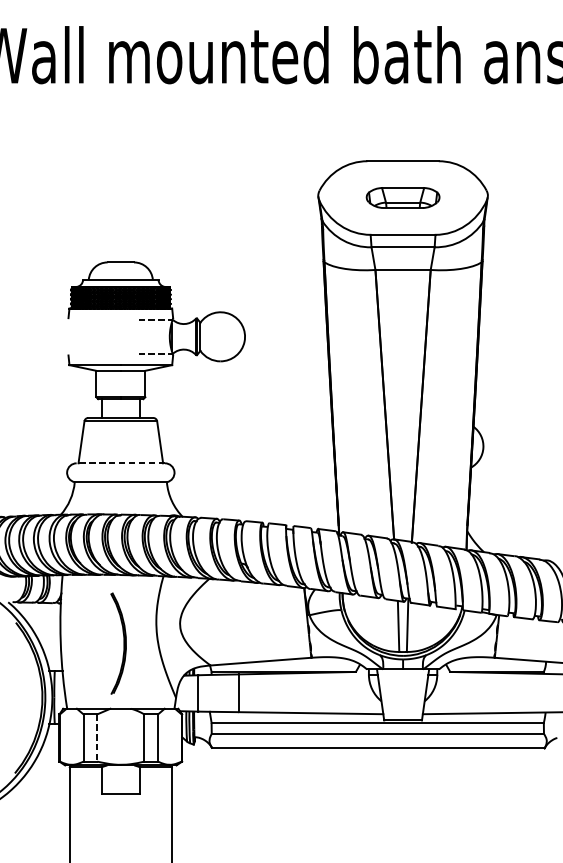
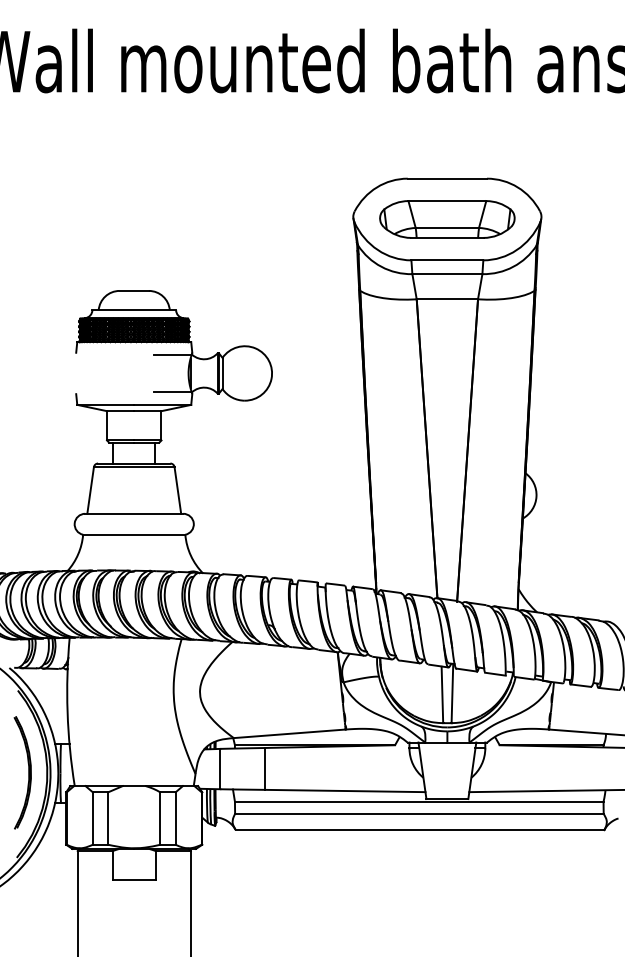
part: (403, 198) -> (447, 219), size x1.67
line: (155, 319) -> (172, 354), dashed -> solid
line: (155, 353) -> (172, 392), dashed -> solid
line: (120, 463) -> (133, 513), dashed -> solid
part: (118, 643) -> (22, 772), moved
line: (97, 738) -> (108, 819), dashed -> solid

